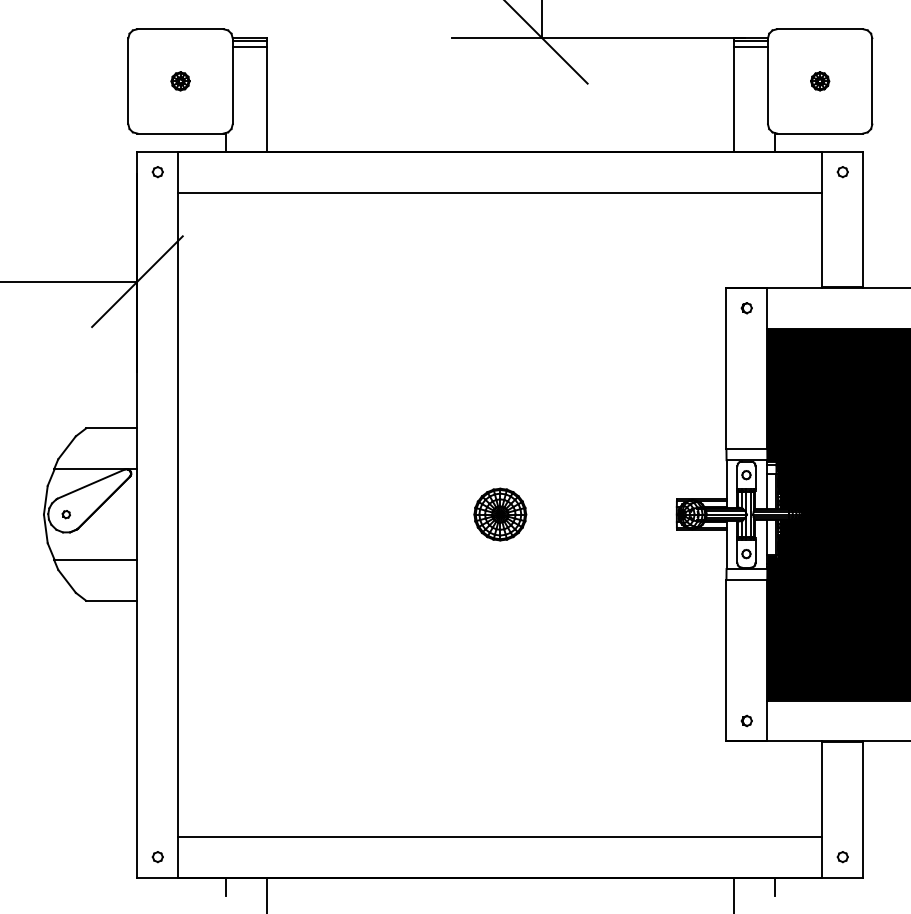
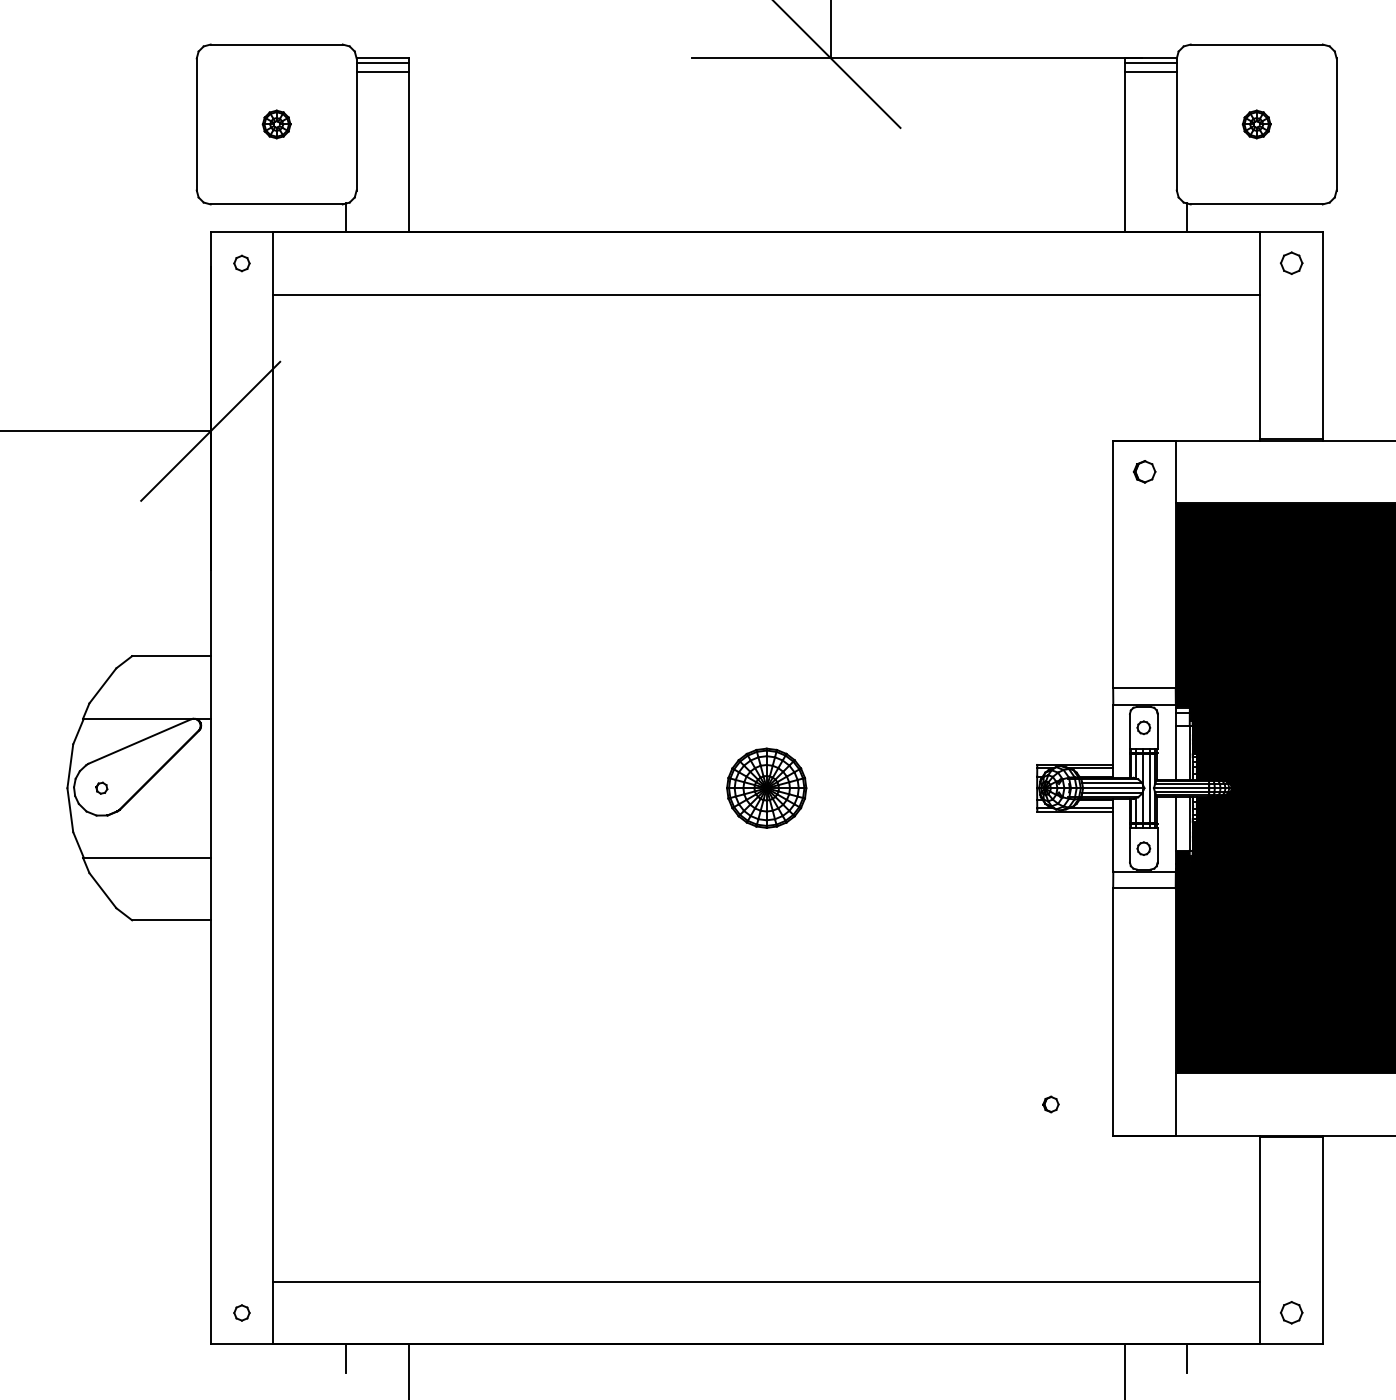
part: (842, 172) -> (1290, 264), size x1.4
part: (746, 308) -> (1143, 472), size x1.4
part: (746, 720) -> (1050, 1103), moved
part: (842, 857) -> (1290, 1313), size x1.4

